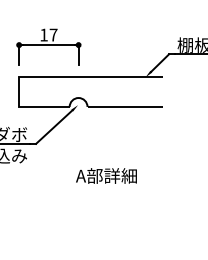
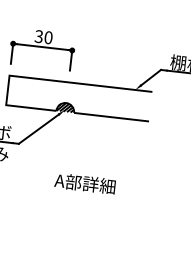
text: (48, 34) -> (43, 36), 17 -> 30
hatch: (78, 102) -> (65, 107), added

